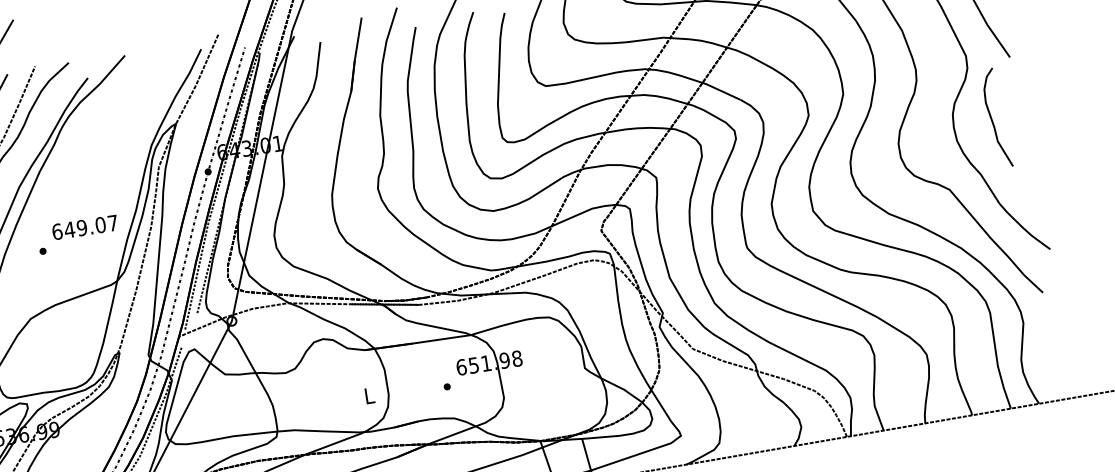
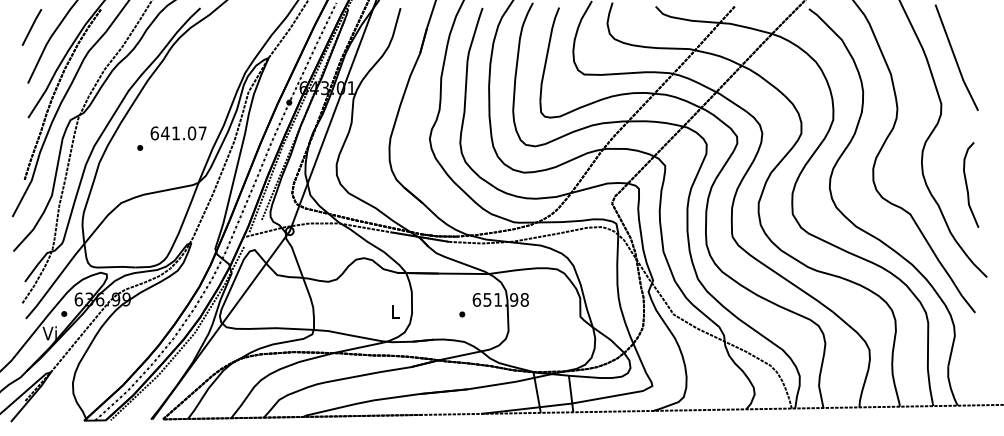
curve: (992, 118) -> (967, 184), moved
text: (81, 228) -> (175, 133), 649.07 -> 641.07

